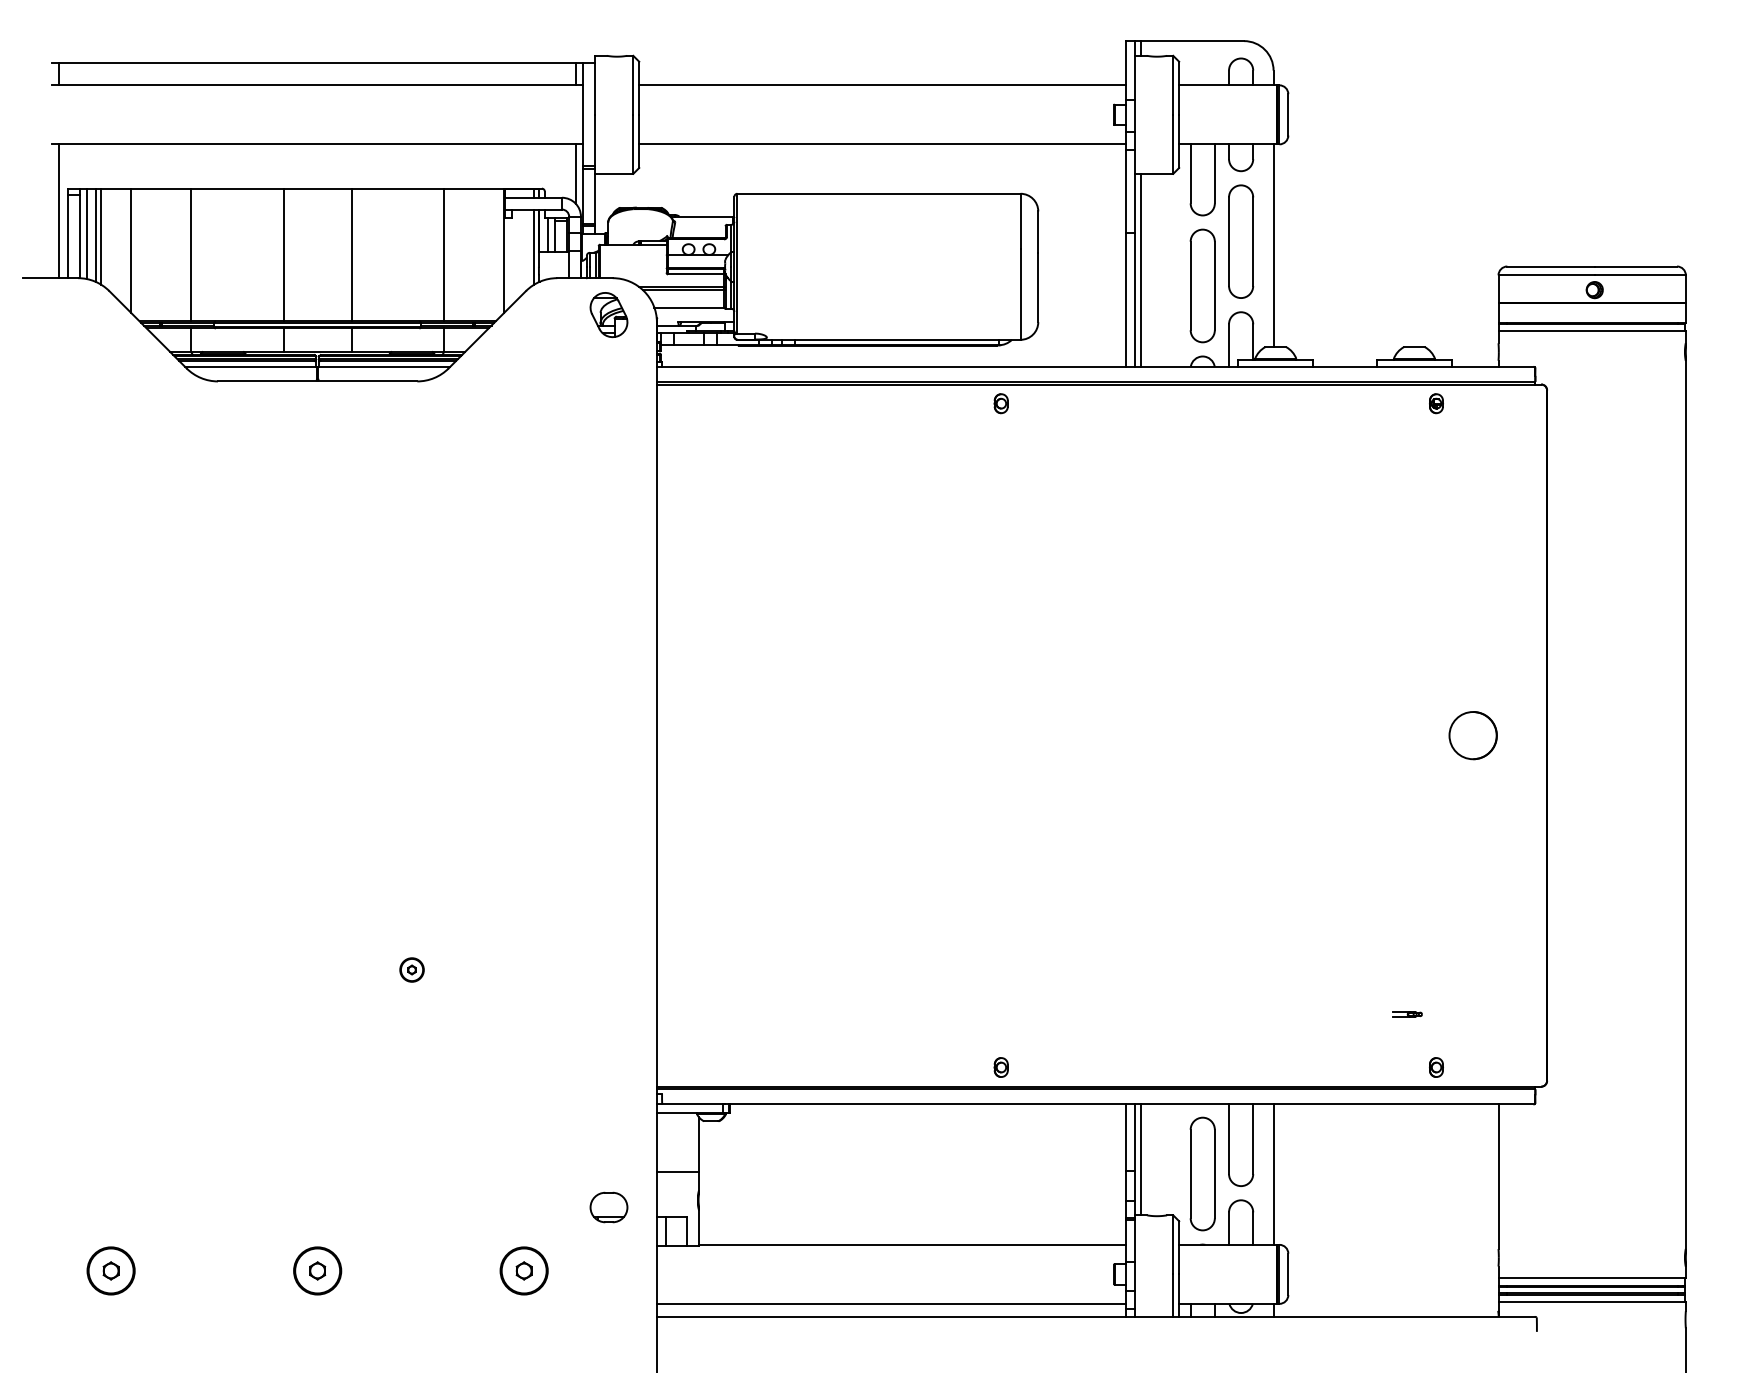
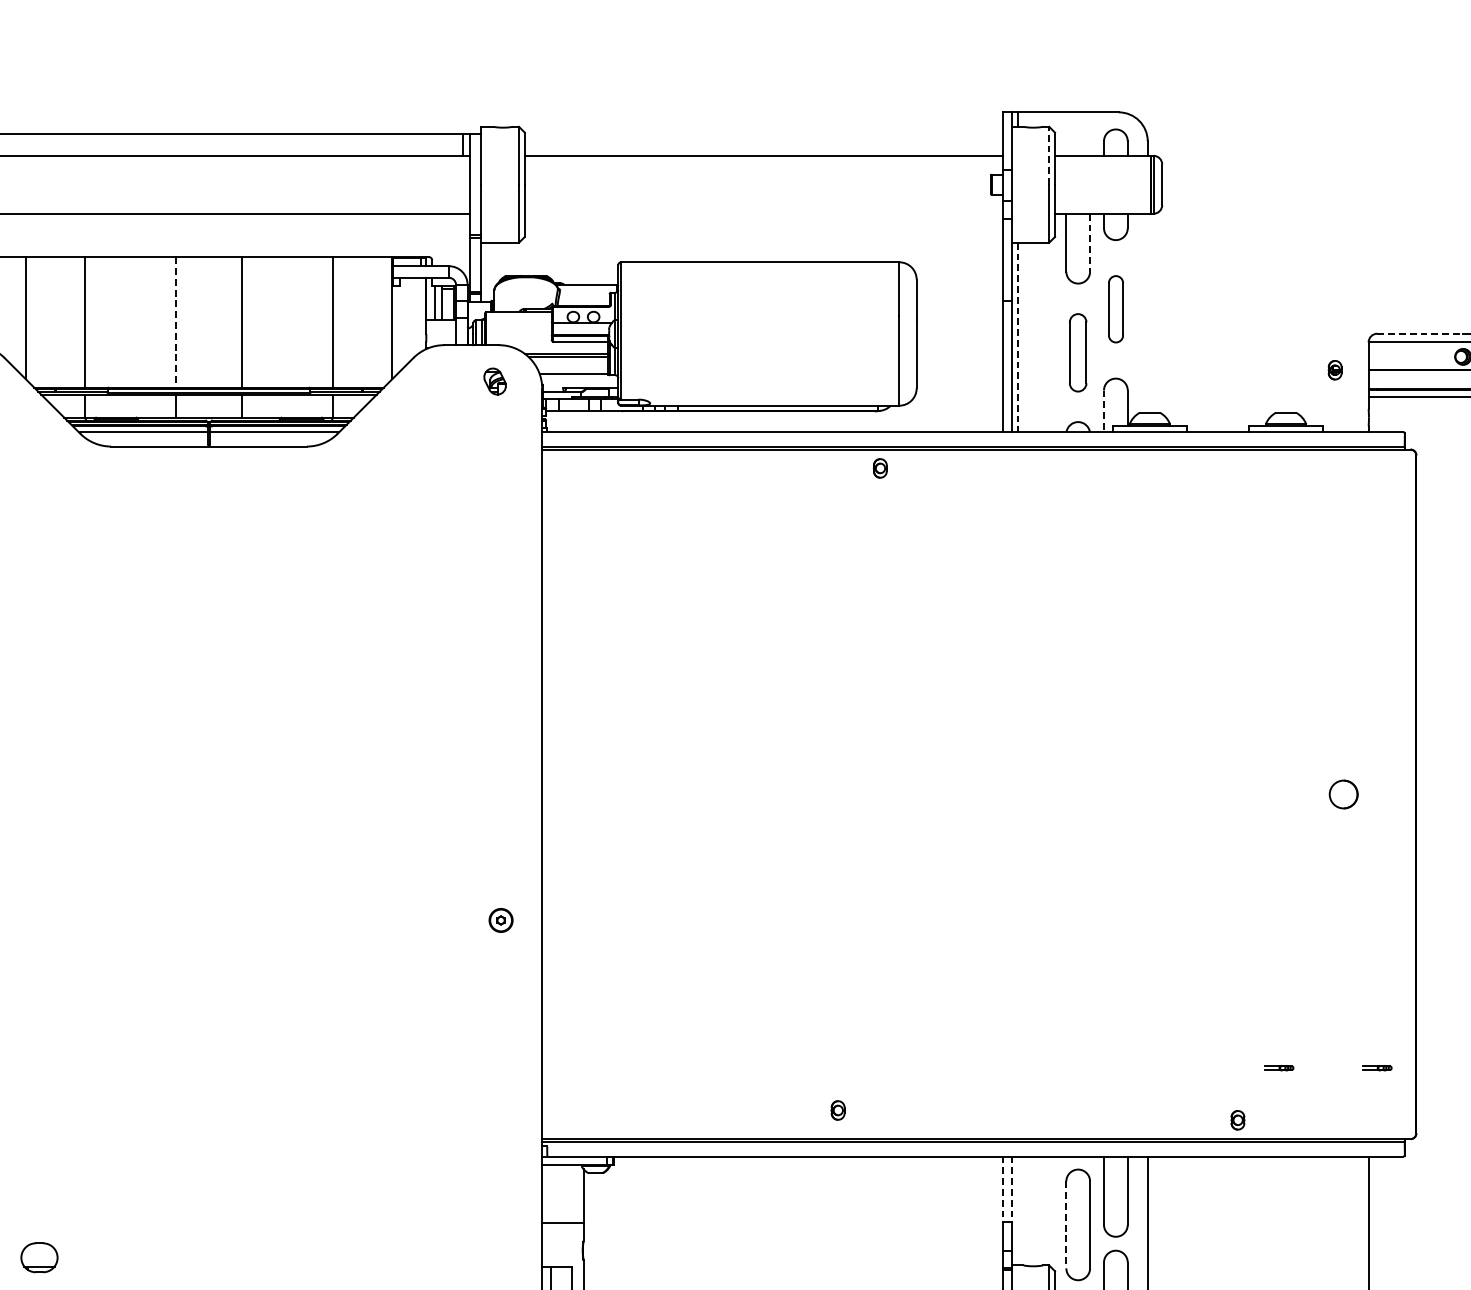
line: (1173, 85) -> (1049, 155), solid -> dashed
line: (882, 144) -> (763, 213), removed
line: (575, 173) -> (462, 242), removed
line: (1214, 173) -> (1089, 242), solid -> dashed
part: (1241, 241) -> (1116, 309), size x0.6
line: (1273, 245) -> (1147, 313), removed
line: (533, 246) -> (420, 314), removed
line: (283, 255) -> (175, 322), solid -> dashed
line: (1550, 266) -> (1419, 333), solid -> dashed
line: (1141, 270) -> (1018, 337), solid -> dashed
part: (1202, 285) -> (1077, 352), size x0.7
part: (608, 315) -> (494, 381), size x0.6
line: (1229, 346) -> (1104, 412), solid -> dashed
part: (1436, 403) -> (1335, 370), moved
circle: (1472, 735) -> (1343, 794), size x0.6
part: (411, 969) -> (500, 919), moved
part: (1507, 1014) -> (1377, 1068), added
part: (1000, 1067) -> (837, 1110), moved
part: (1436, 1067) -> (1238, 1120), moved
line: (1126, 1138) -> (1003, 1190), solid -> dashed
line: (1134, 1138) -> (1011, 1190), solid -> dashed
line: (1141, 1159) -> (1018, 1210), removed
line: (1190, 1174) -> (1066, 1225), solid -> dashed
part: (608, 1207) -> (38, 1257), moved

